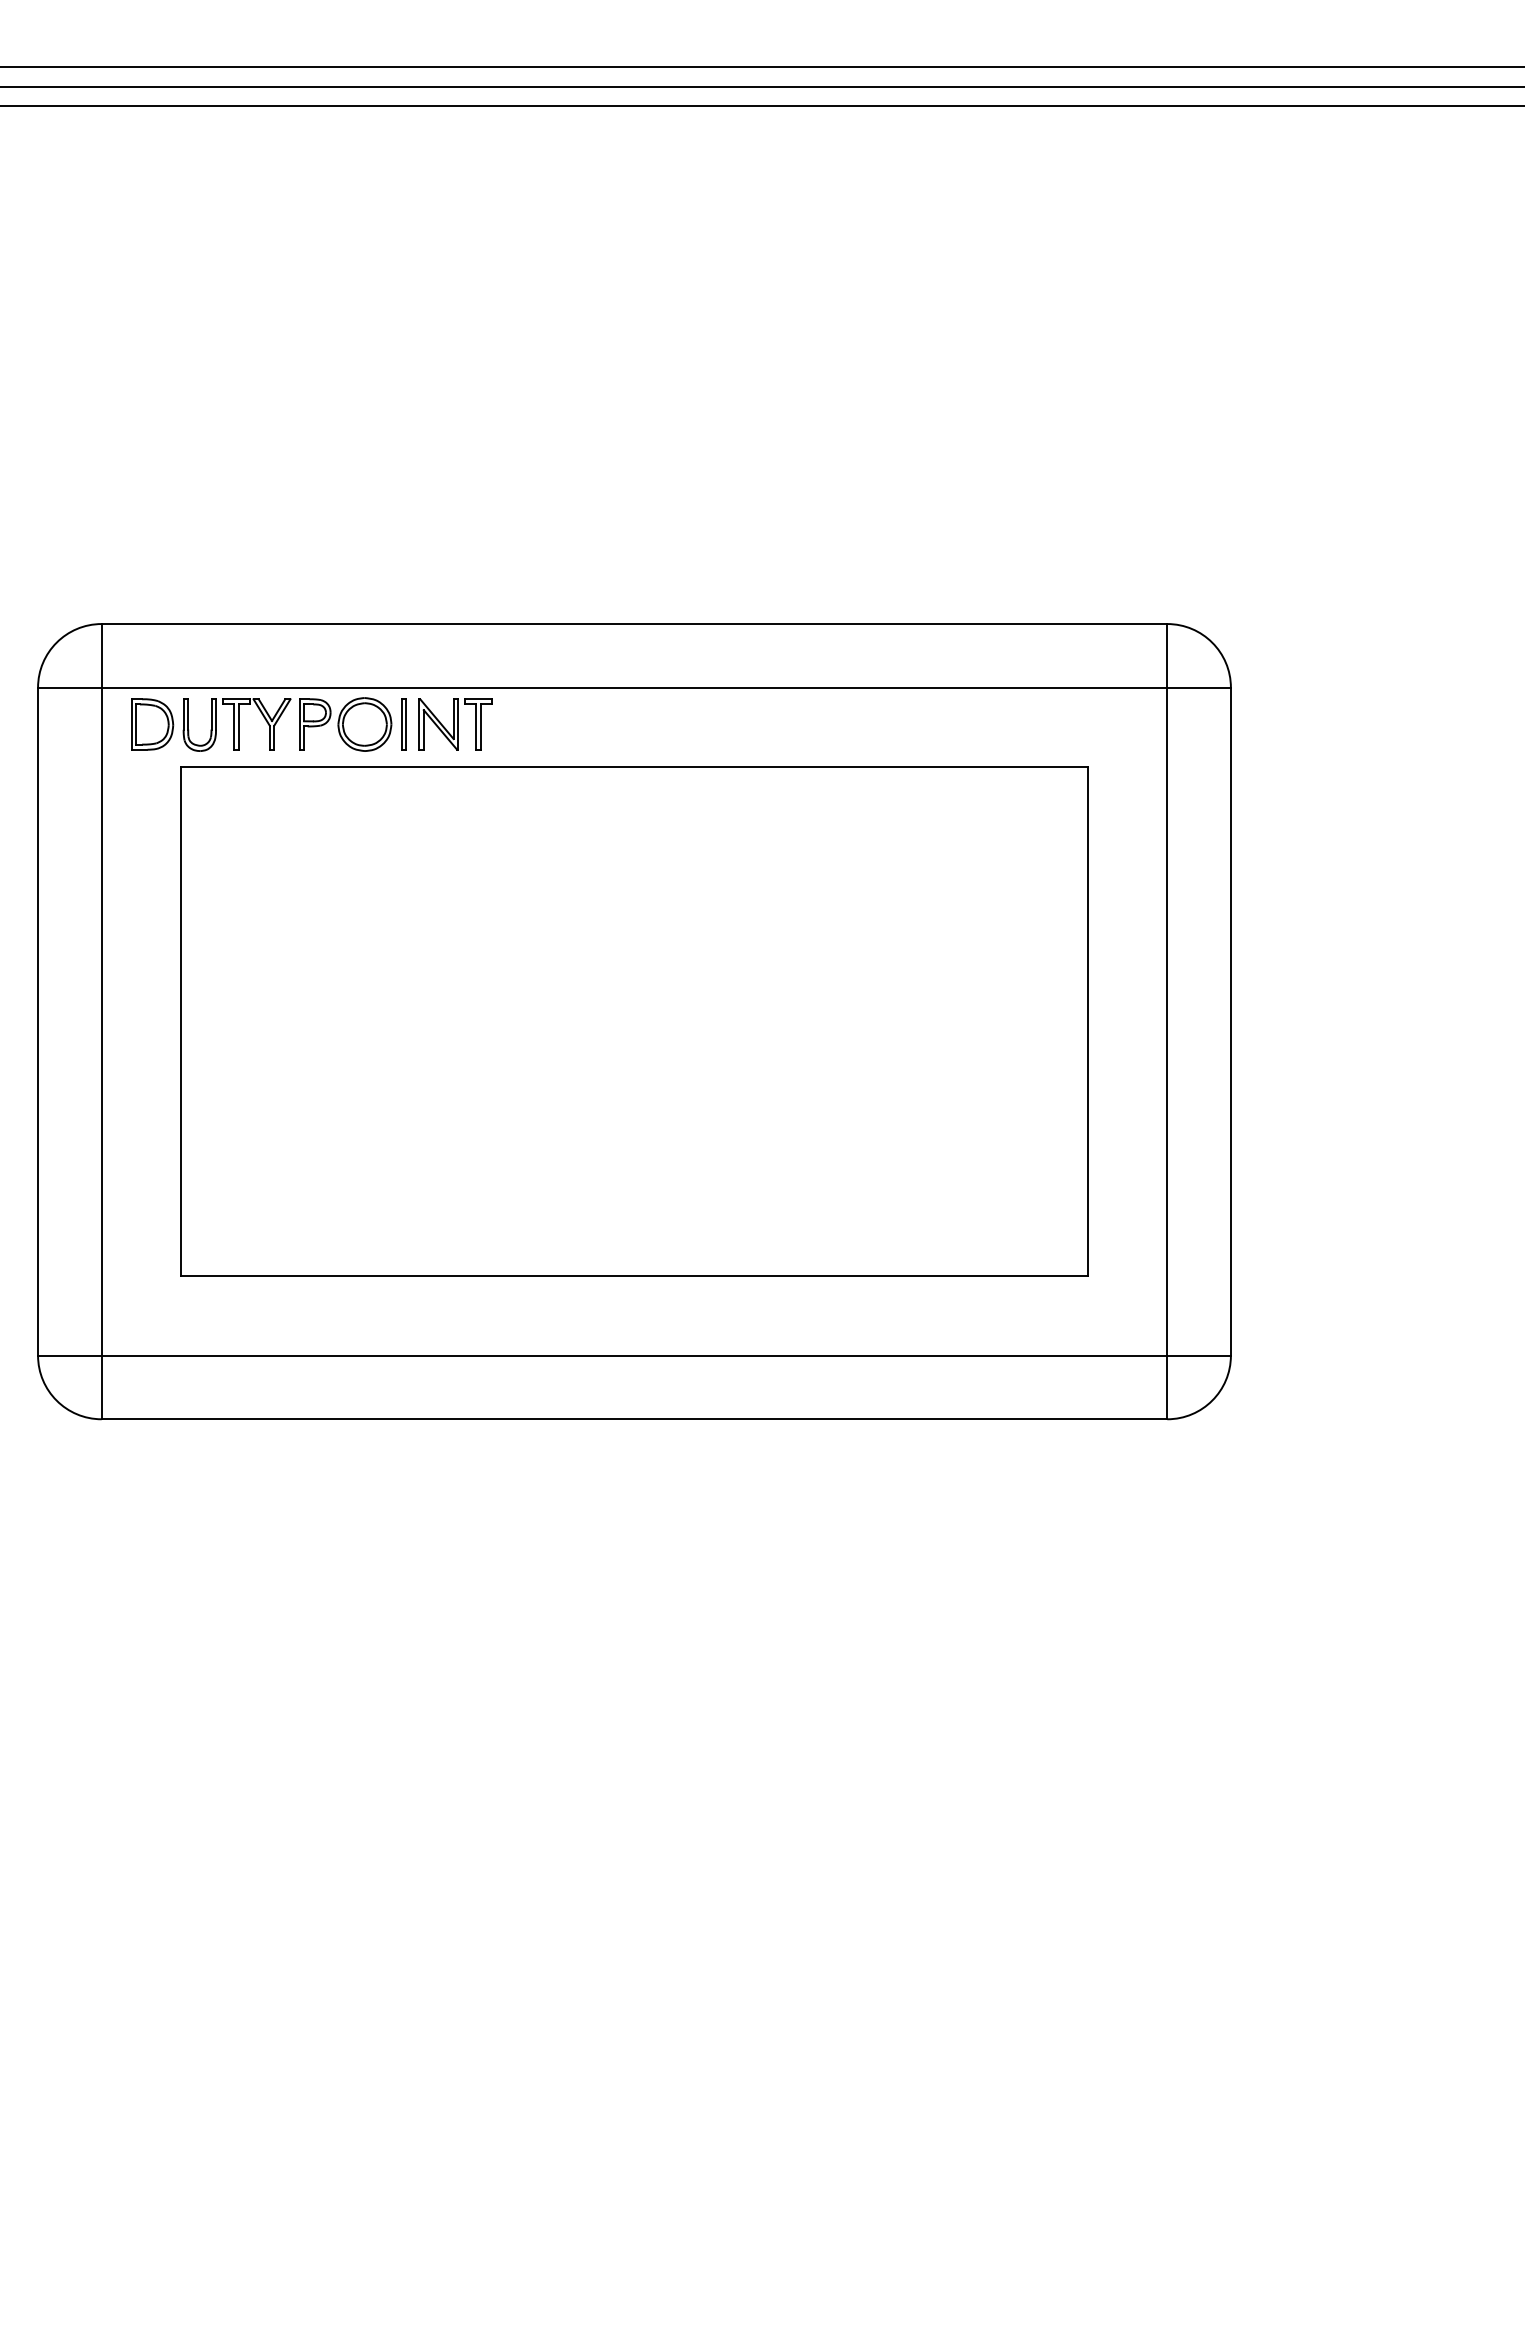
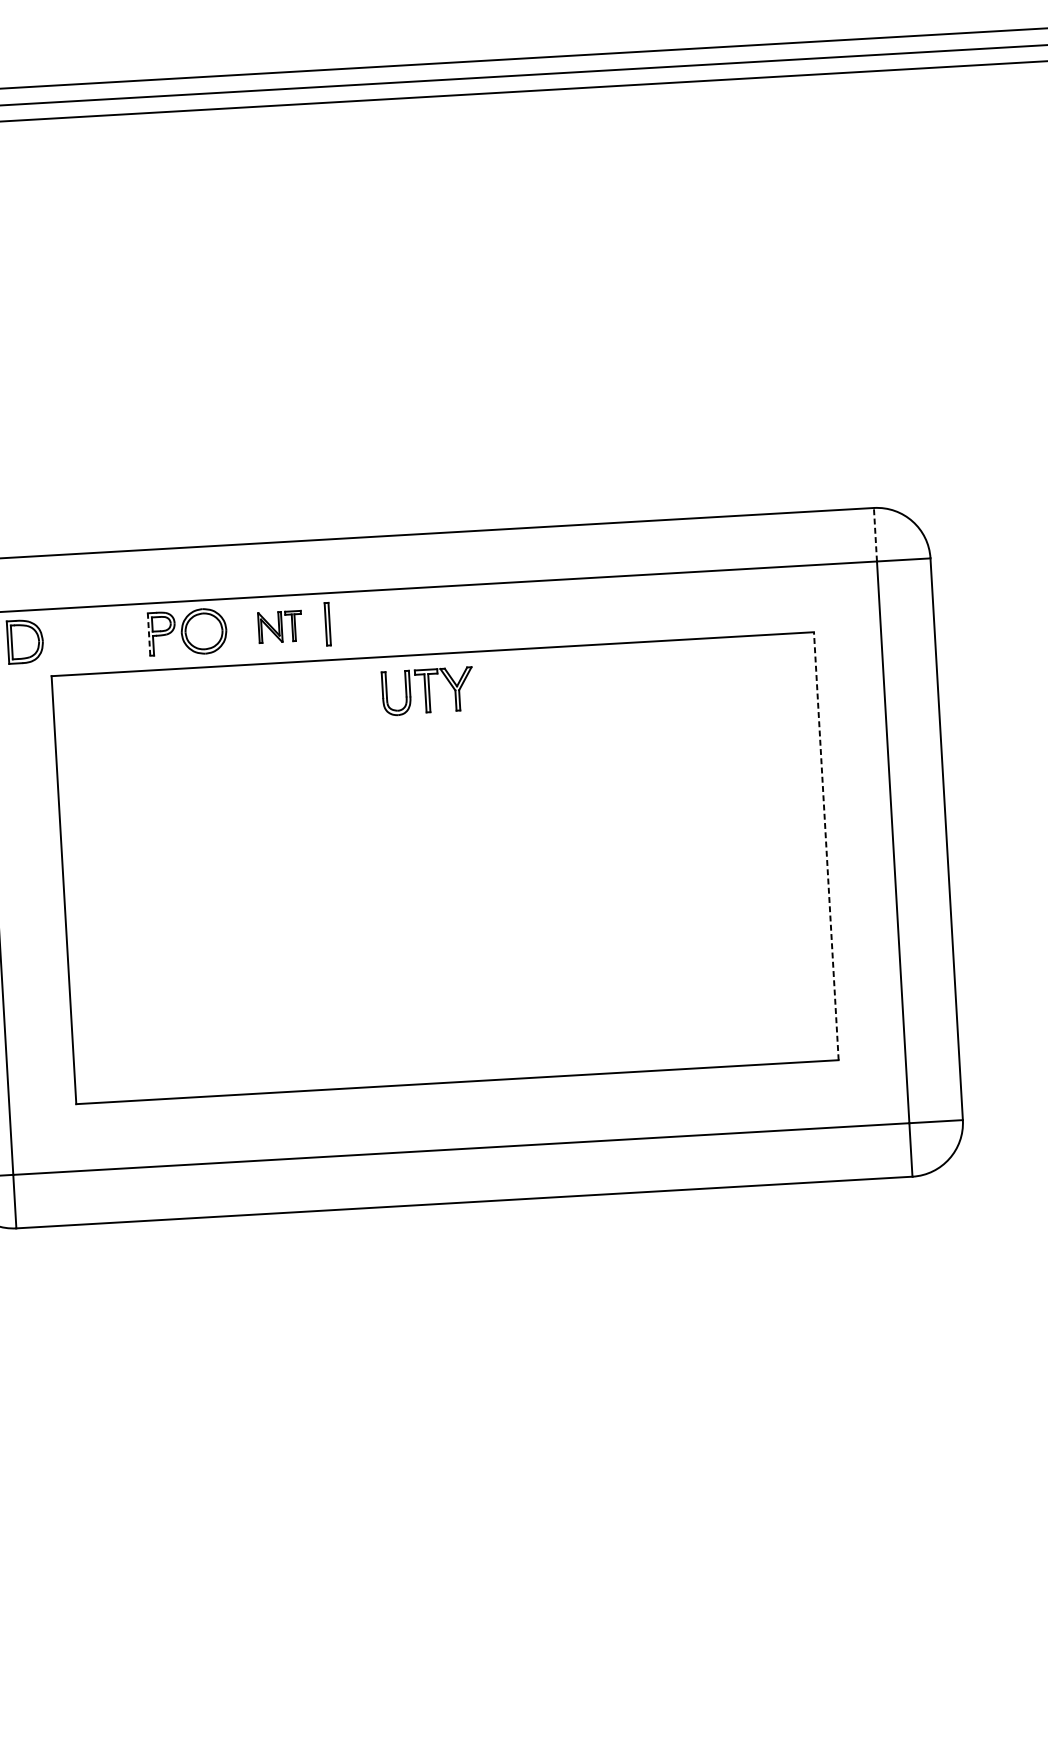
line: (1167, 655) -> (875, 534), solid -> dashed
part: (236, 724) -> (427, 691), moved
line: (299, 724) -> (149, 634), solid -> dashed
part: (403, 724) -> (327, 624), moved
part: (455, 724) -> (280, 626), size x0.7
line: (1087, 1021) -> (826, 846), solid -> dashed

